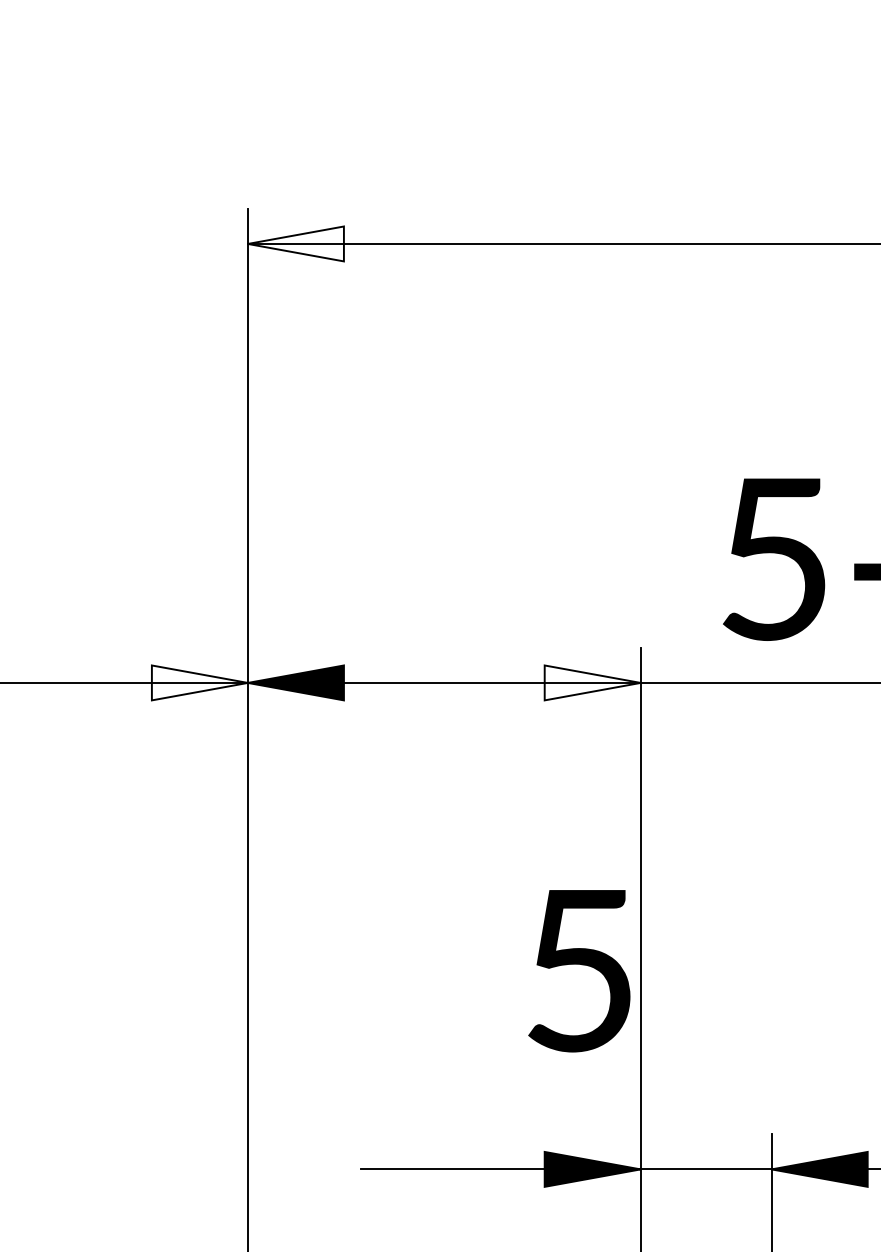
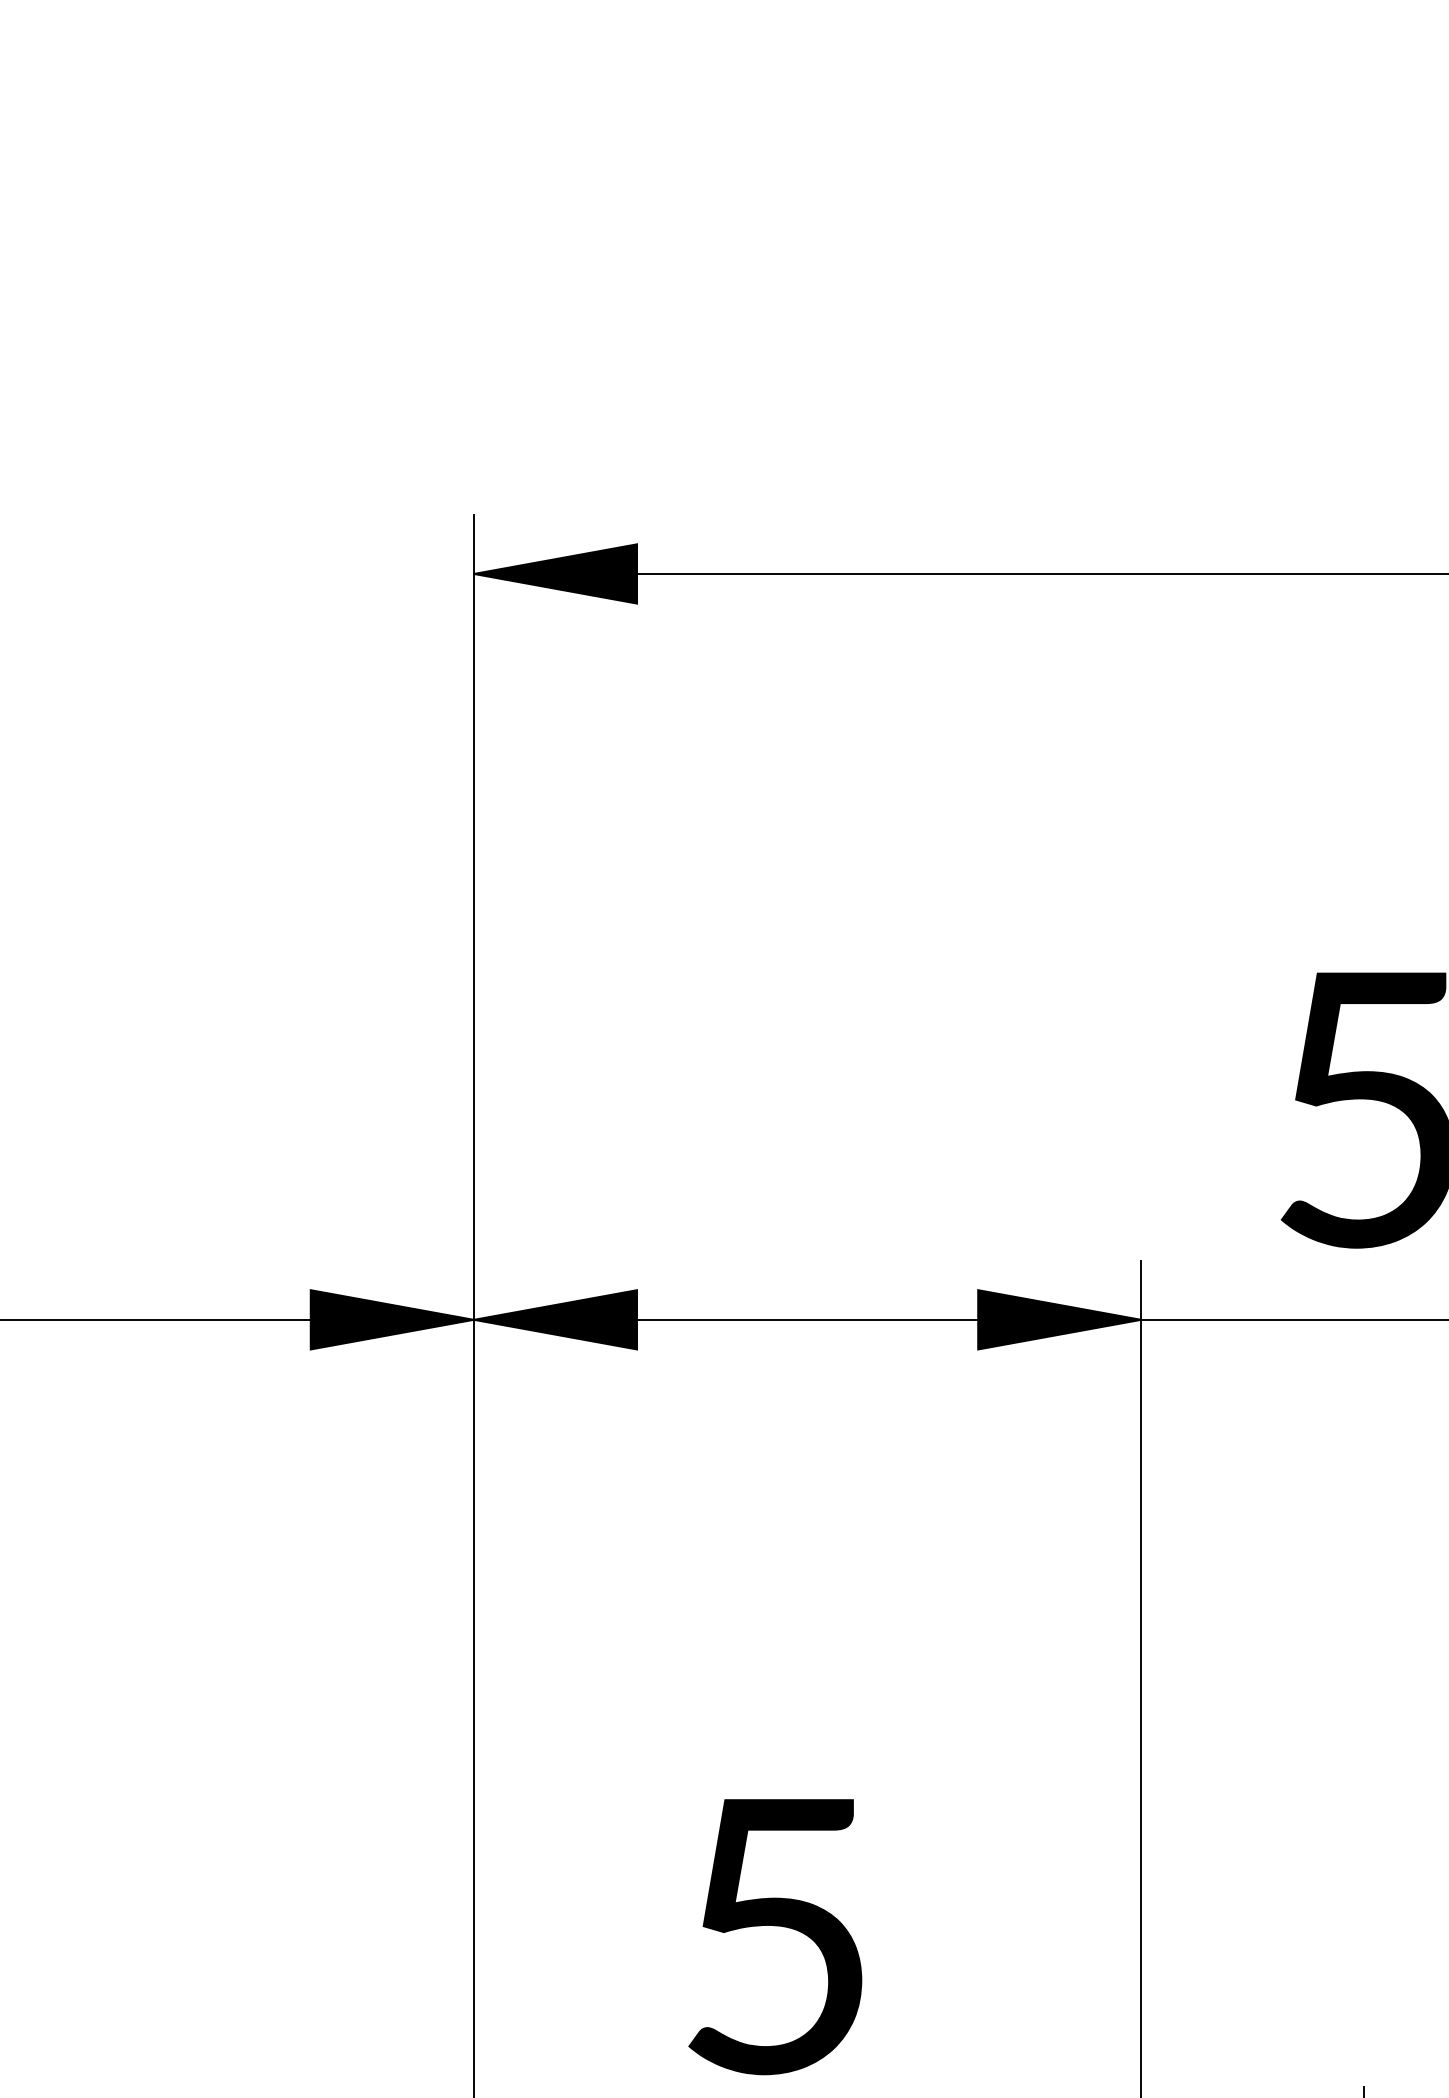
fill: (295, 243) -> (554, 573), added
fill: (199, 682) -> (391, 1319), added
fill: (592, 682) -> (1059, 1319), added
text: (579, 971) -> (775, 1937), moved

